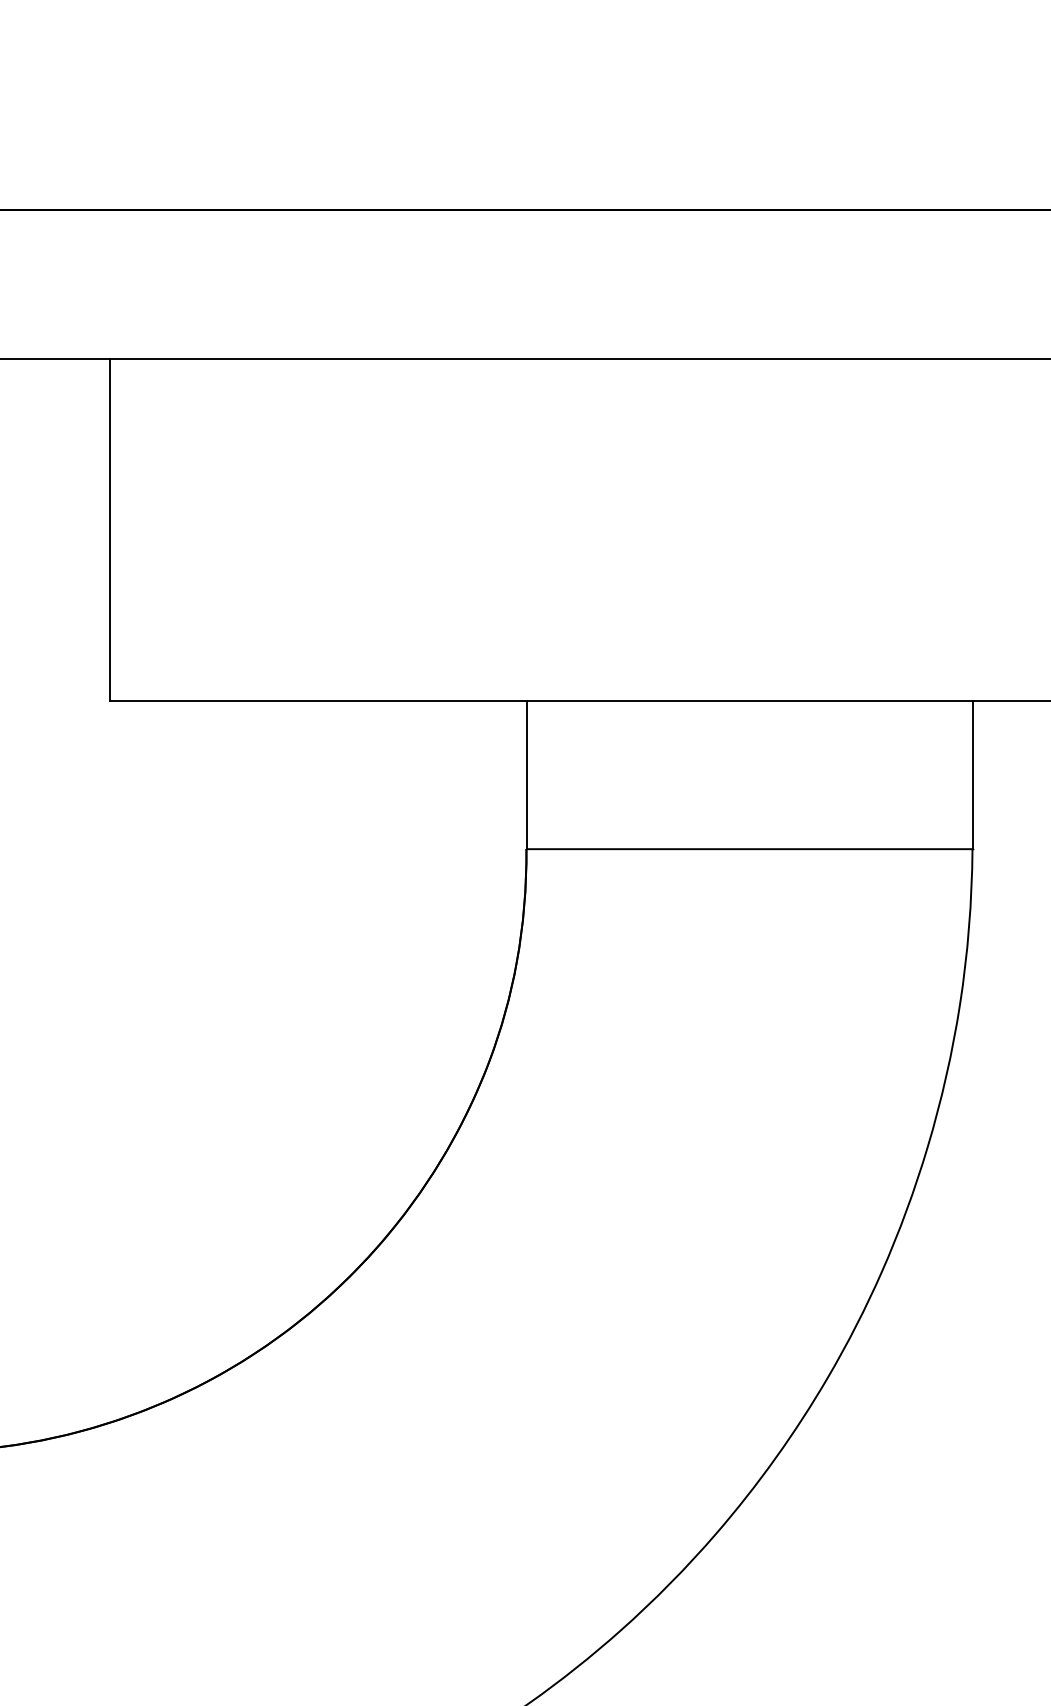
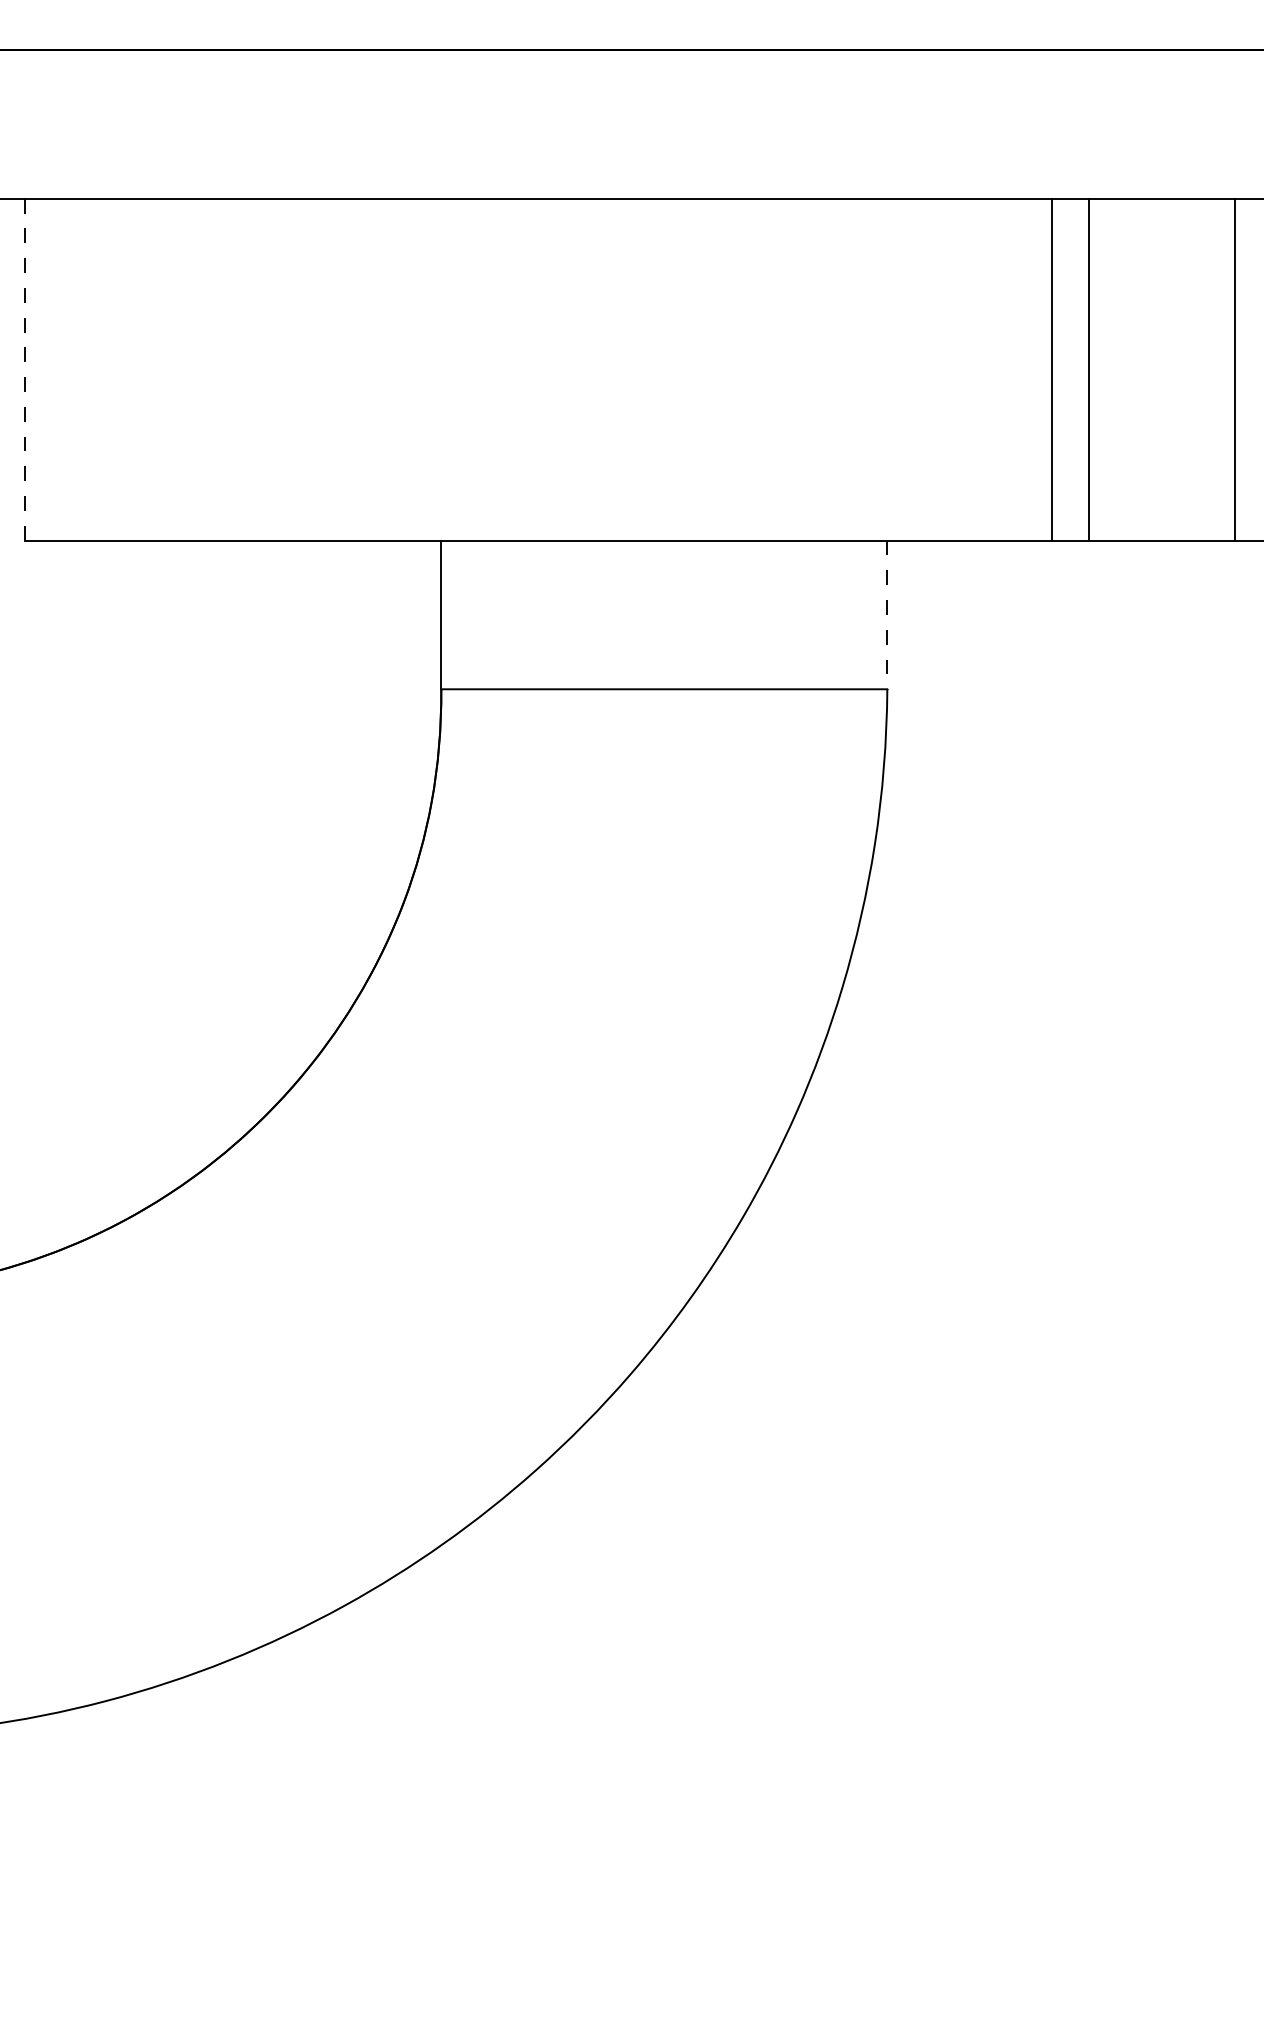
line: (110, 529) -> (25, 369), solid -> dashed
line: (972, 775) -> (887, 615), solid -> dashed

